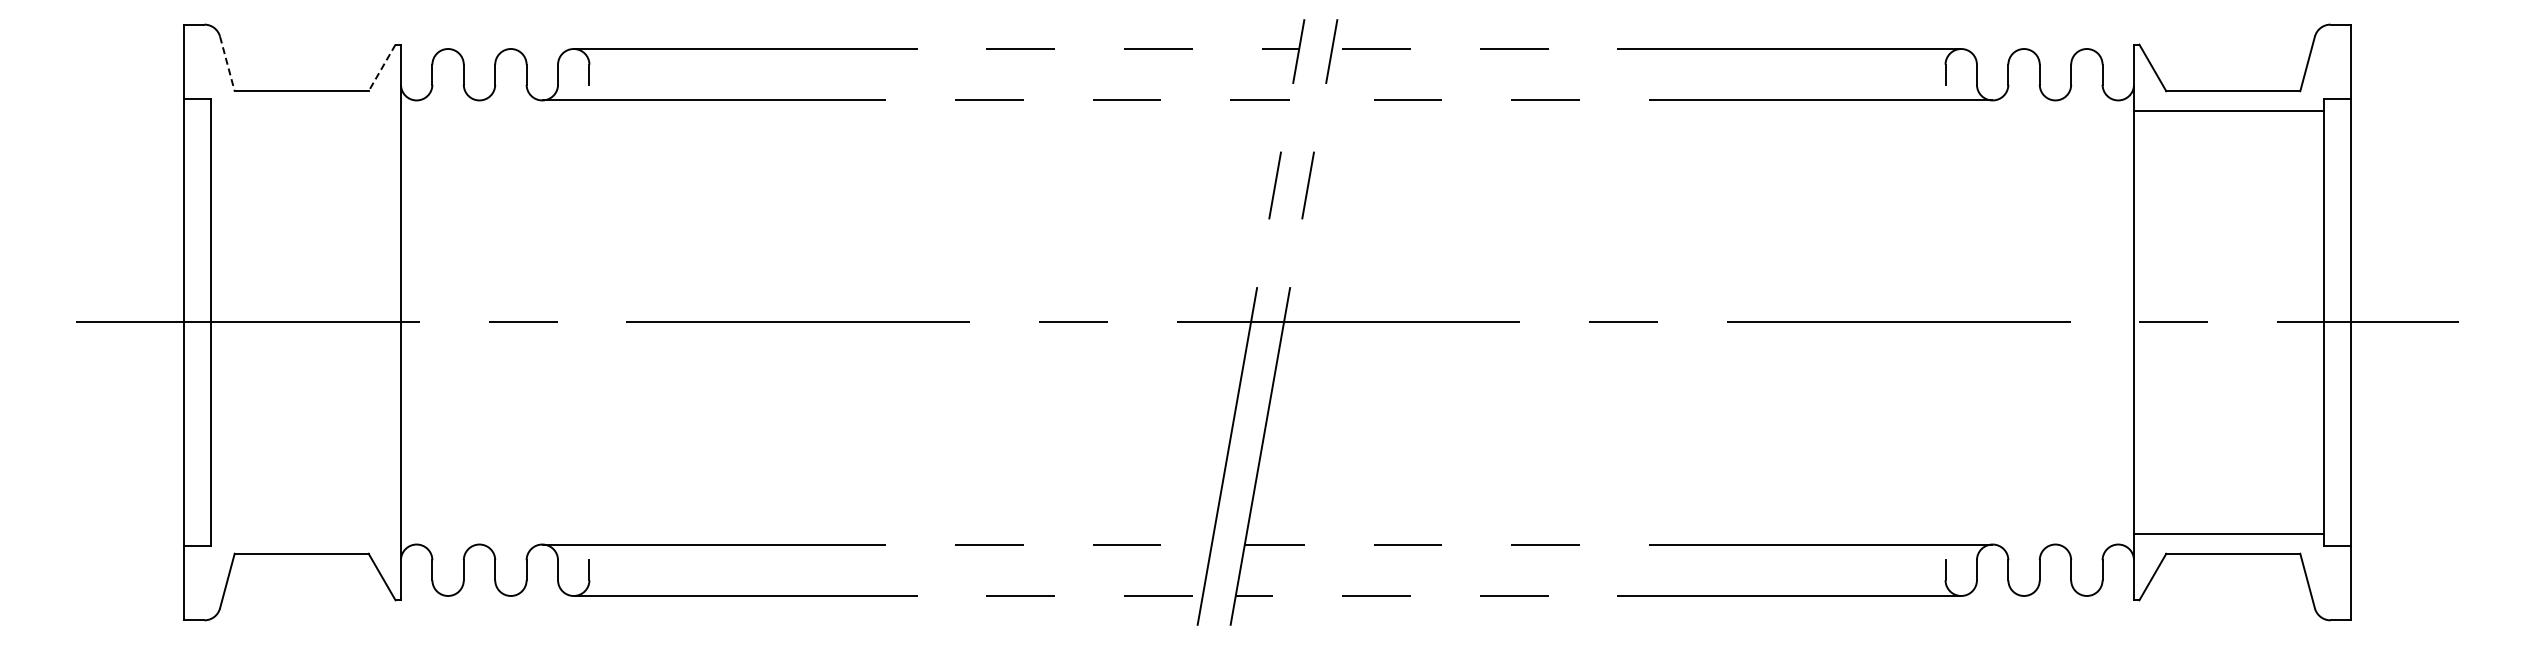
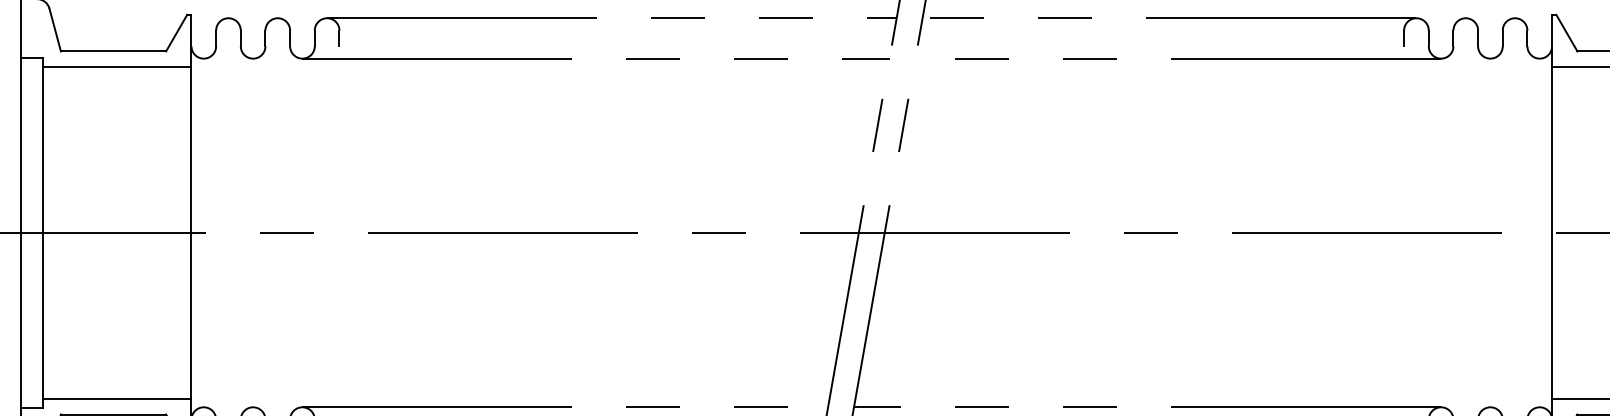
line: (227, 64) -> (55, 30), dashed -> solid
line: (382, 67) -> (176, 32), dashed -> solid
line: (305, 111) -> (116, 67), added
line: (305, 533) -> (116, 398), added

